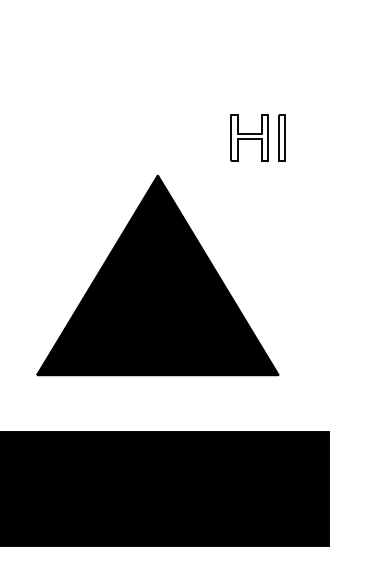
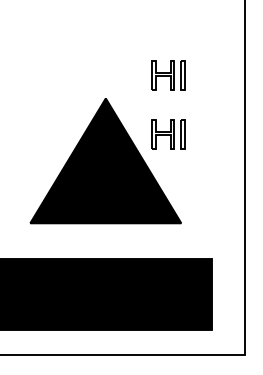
part: (258, 232) -> (168, 134), added

